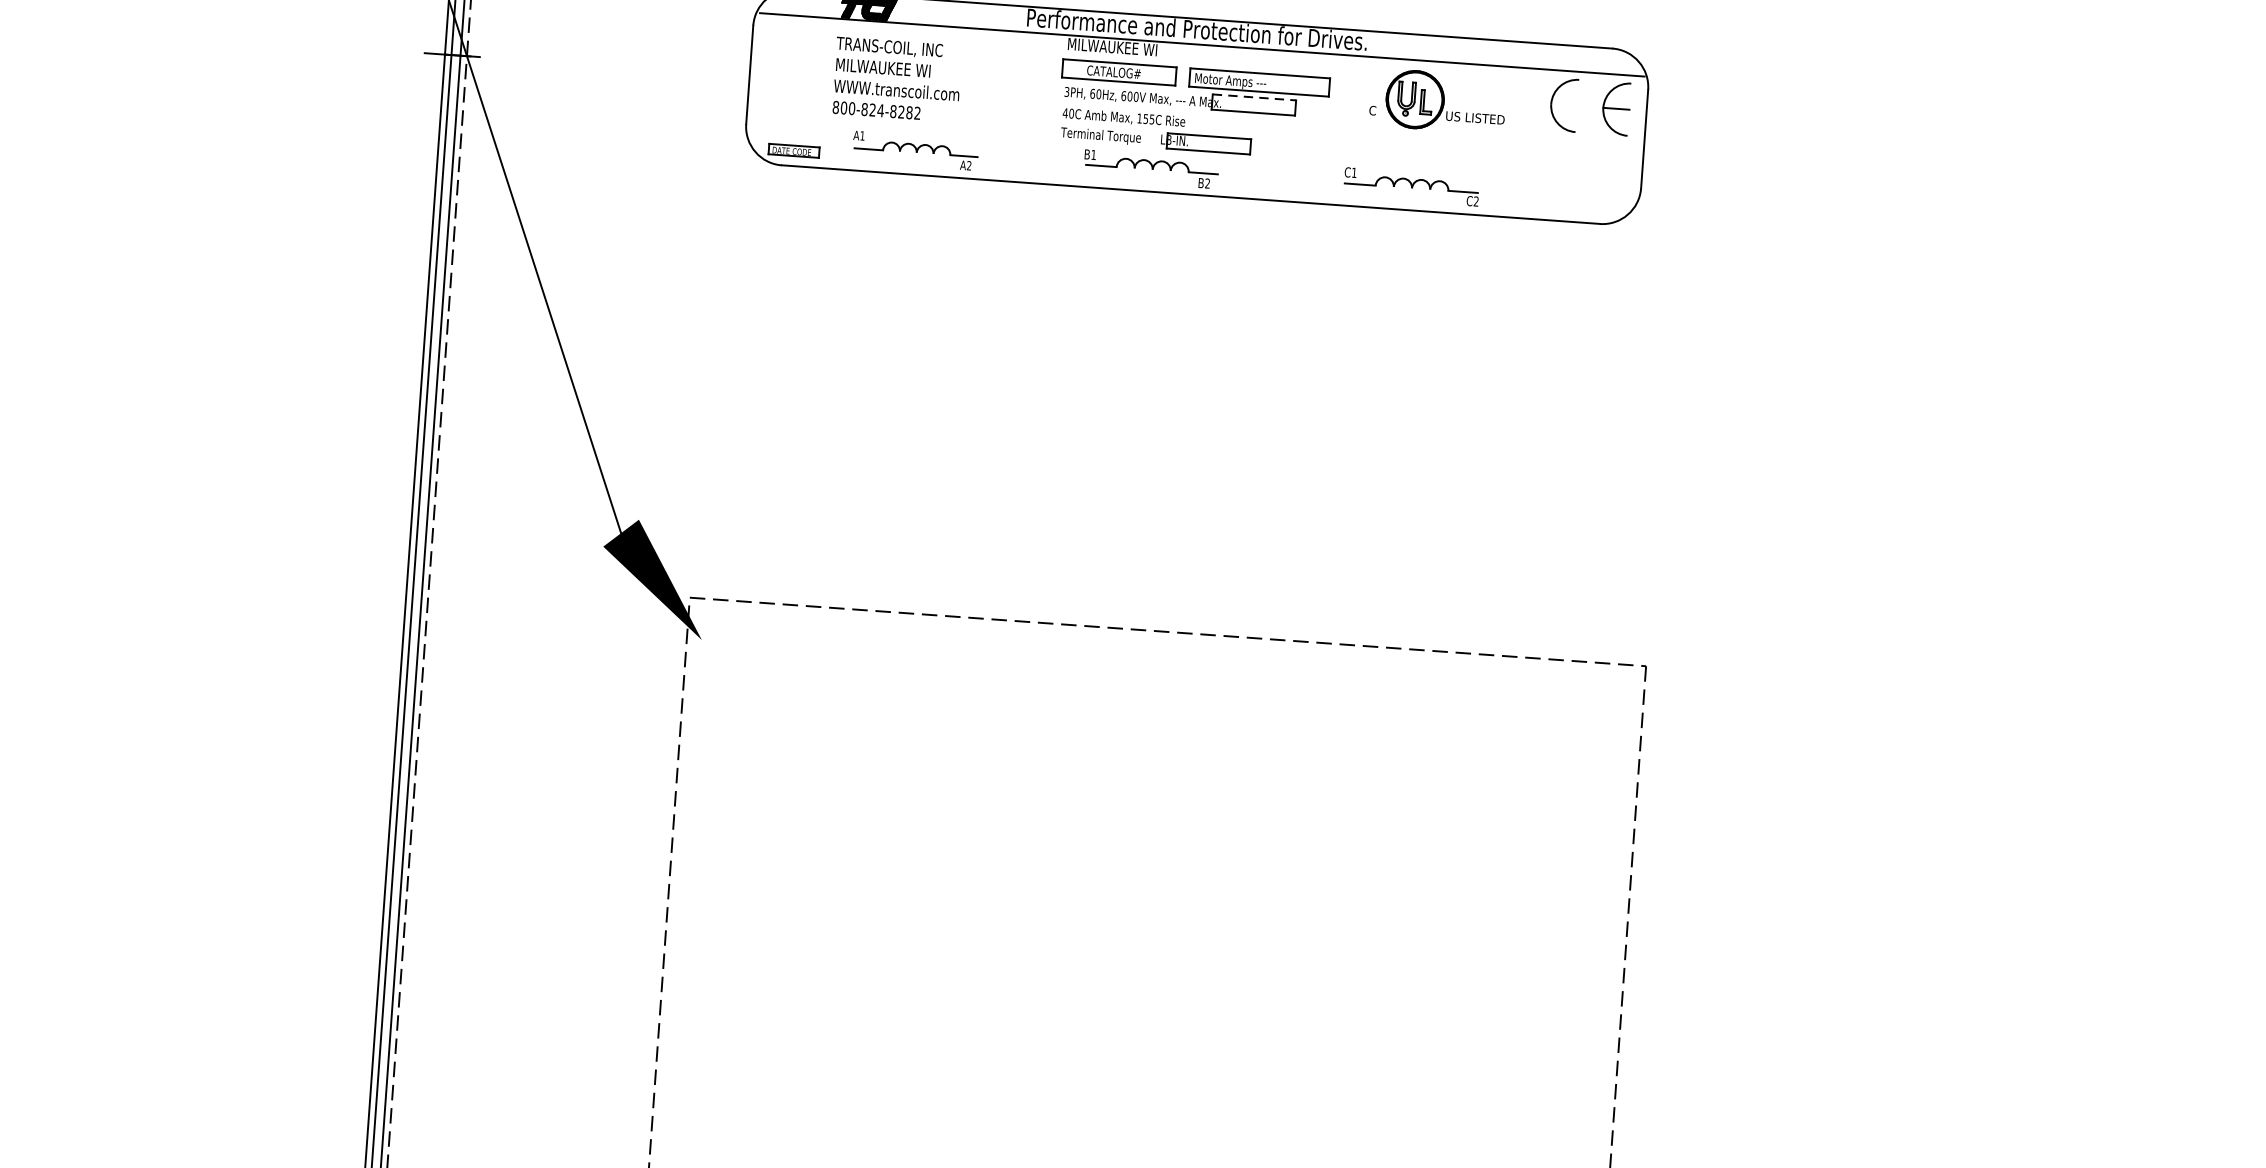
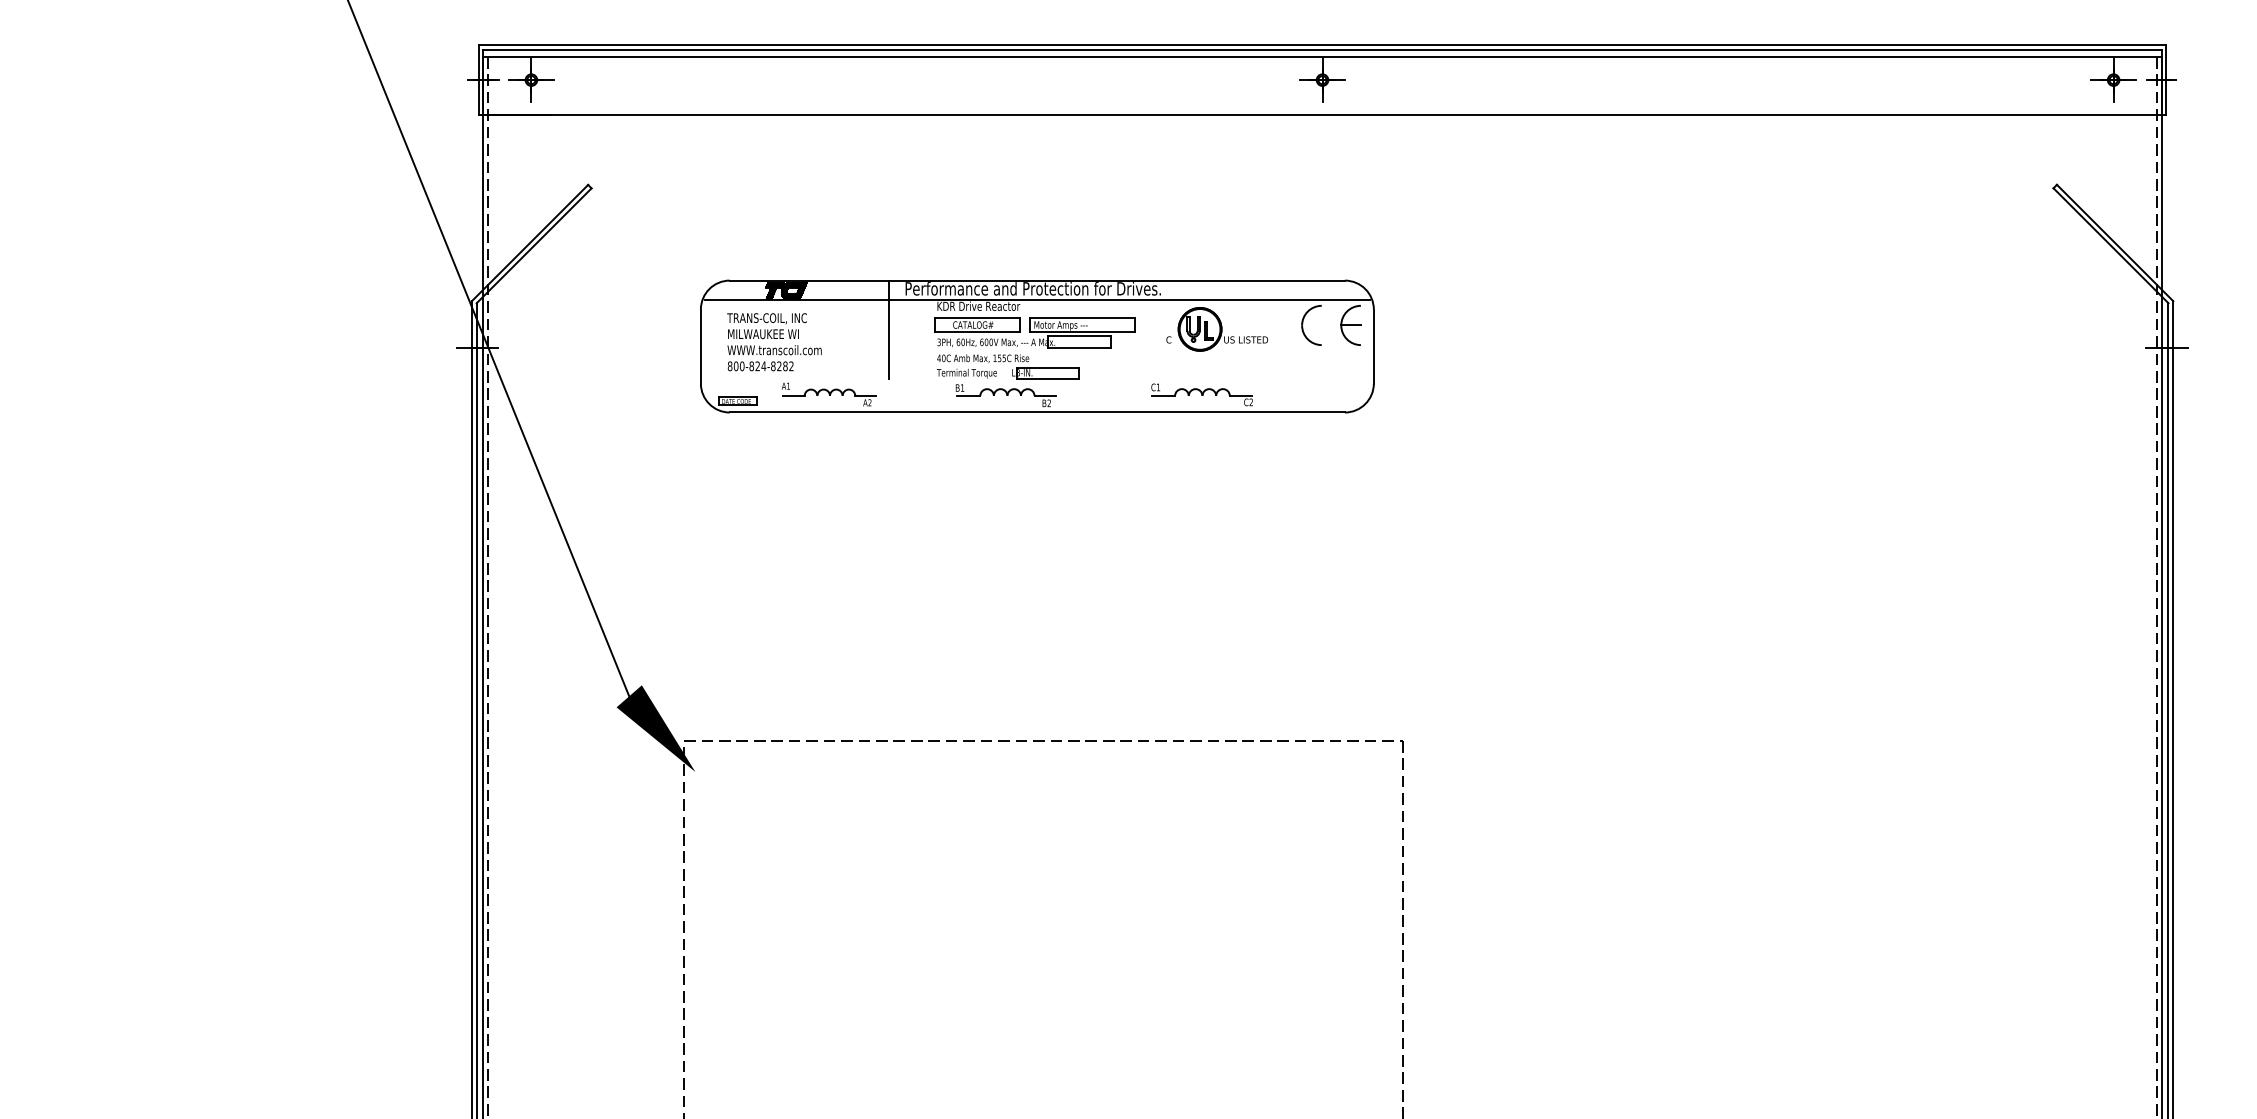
text: (1124, 46) -> (979, 305), MILWAUKEE WI -> KDR Drive Reactor
line: (1000, 70) -> (888, 329), added
text: (897, 80) -> (774, 342), moved
line: (1255, 97) -> (1080, 336), dashed -> solid

